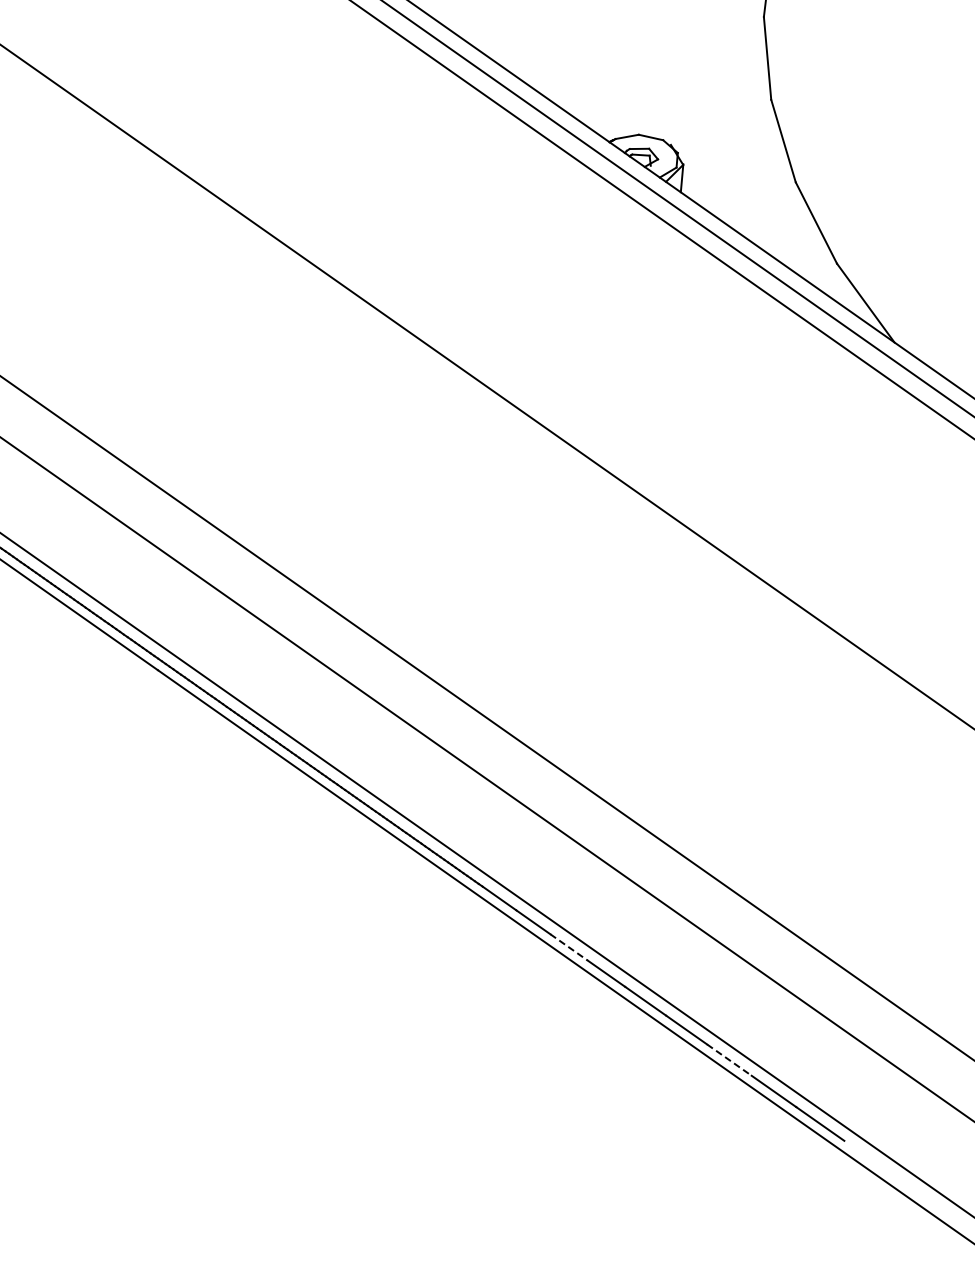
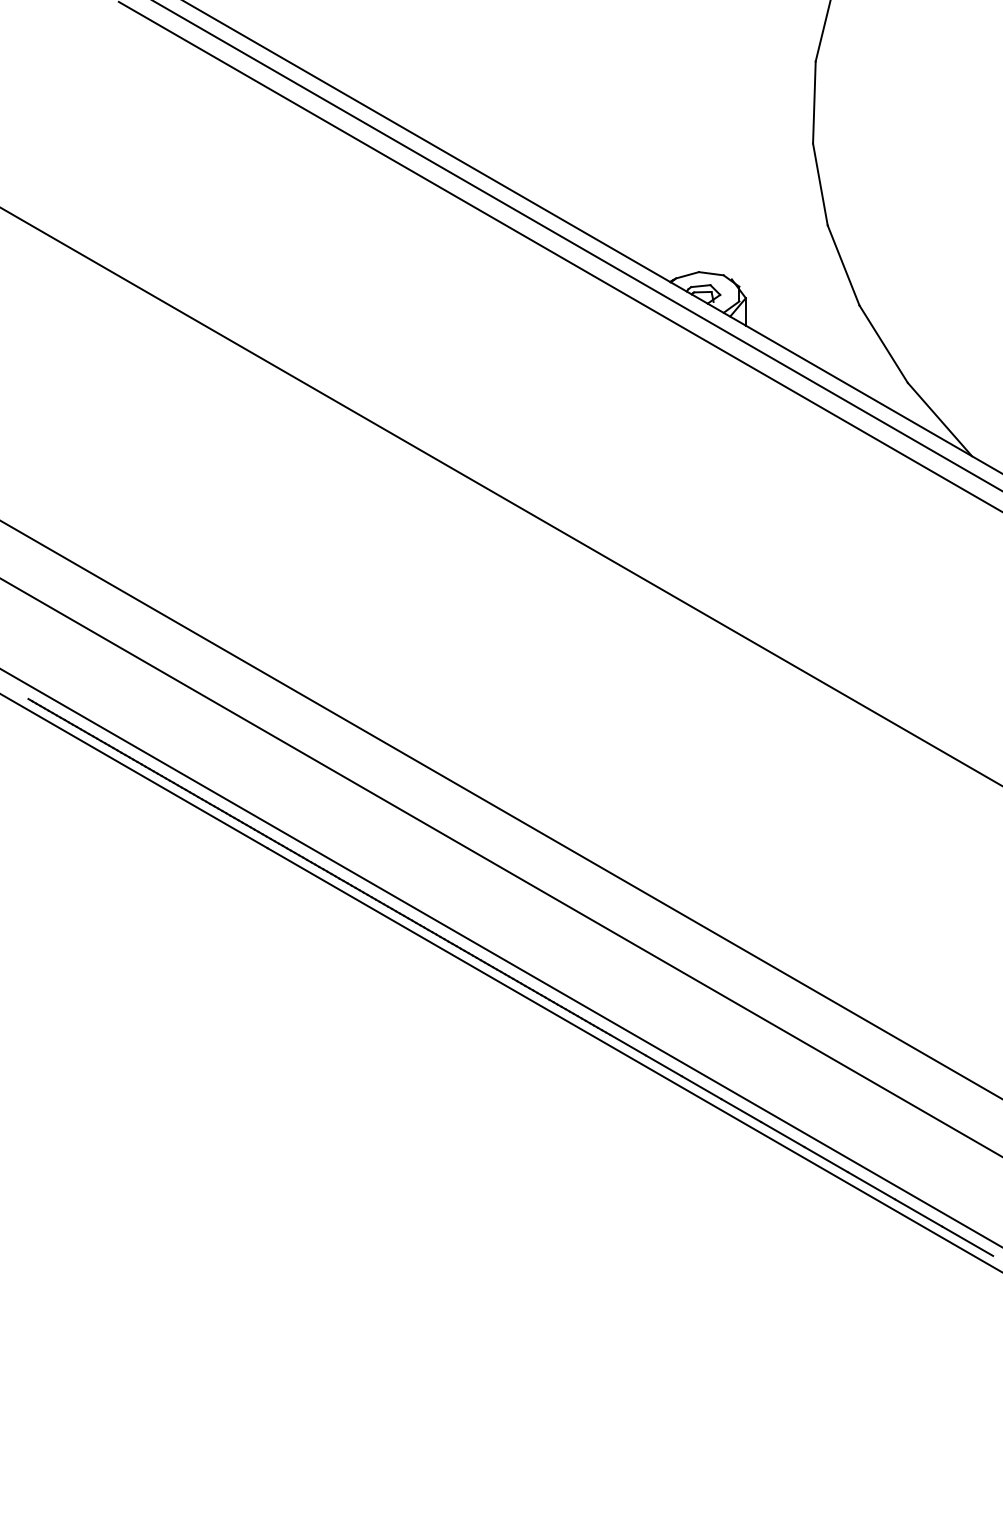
line: (568, 947) -> (701, 1087), dashed -> solid
line: (729, 1059) -> (871, 1185), dashed -> solid

